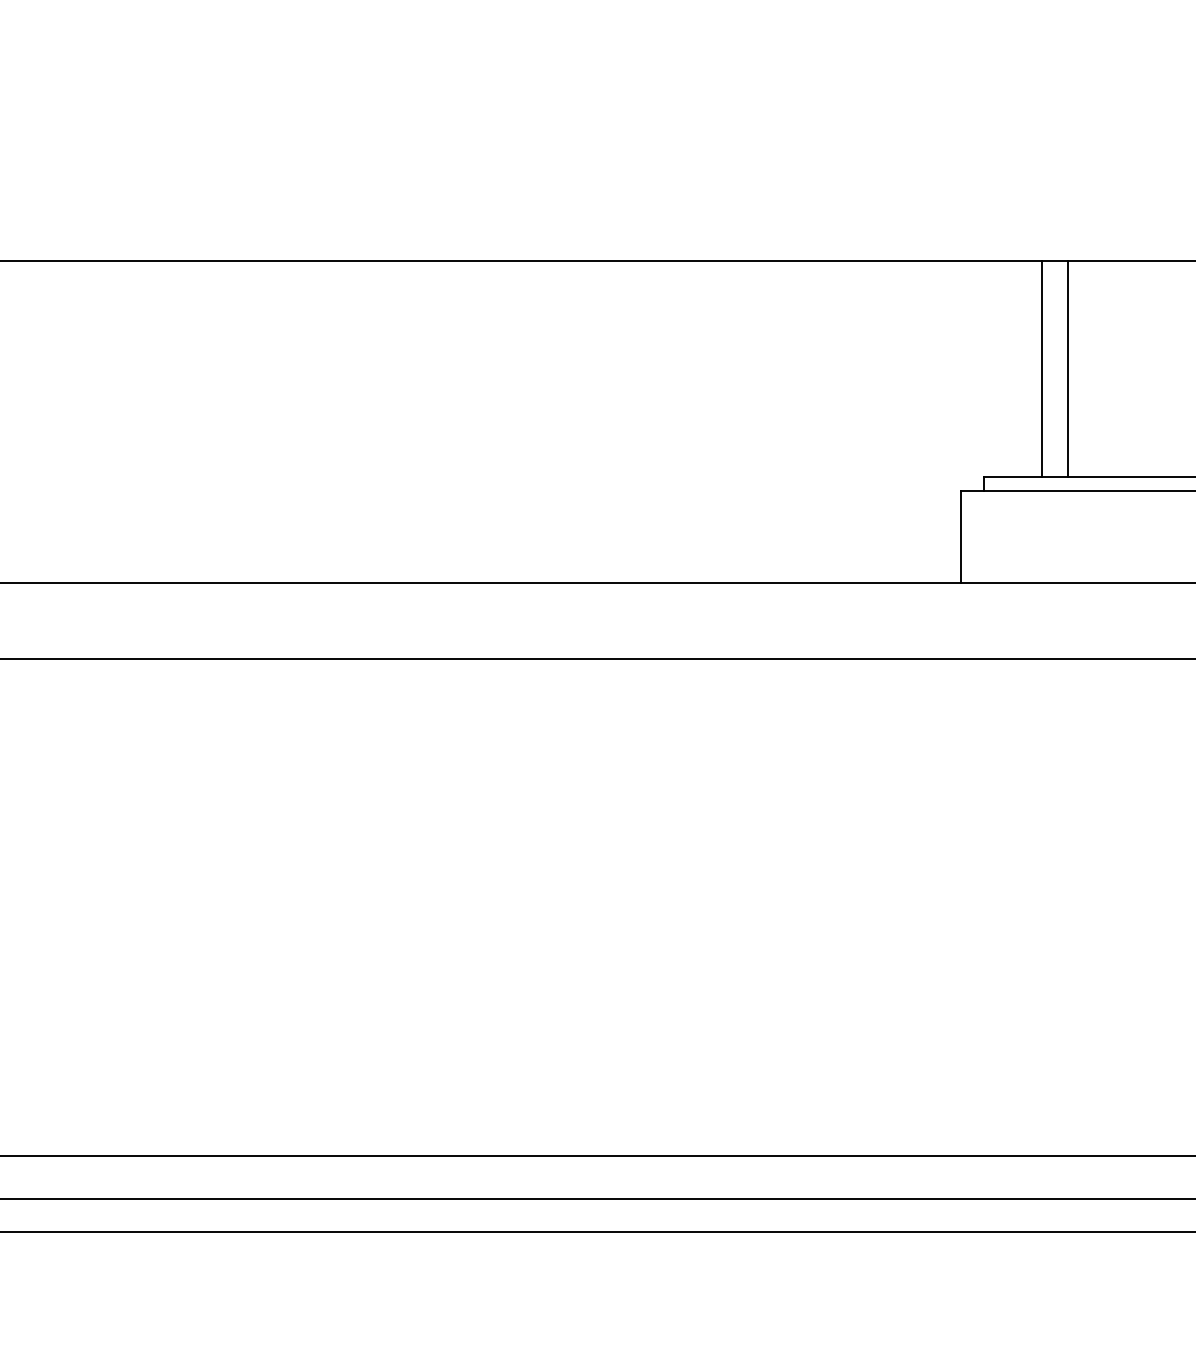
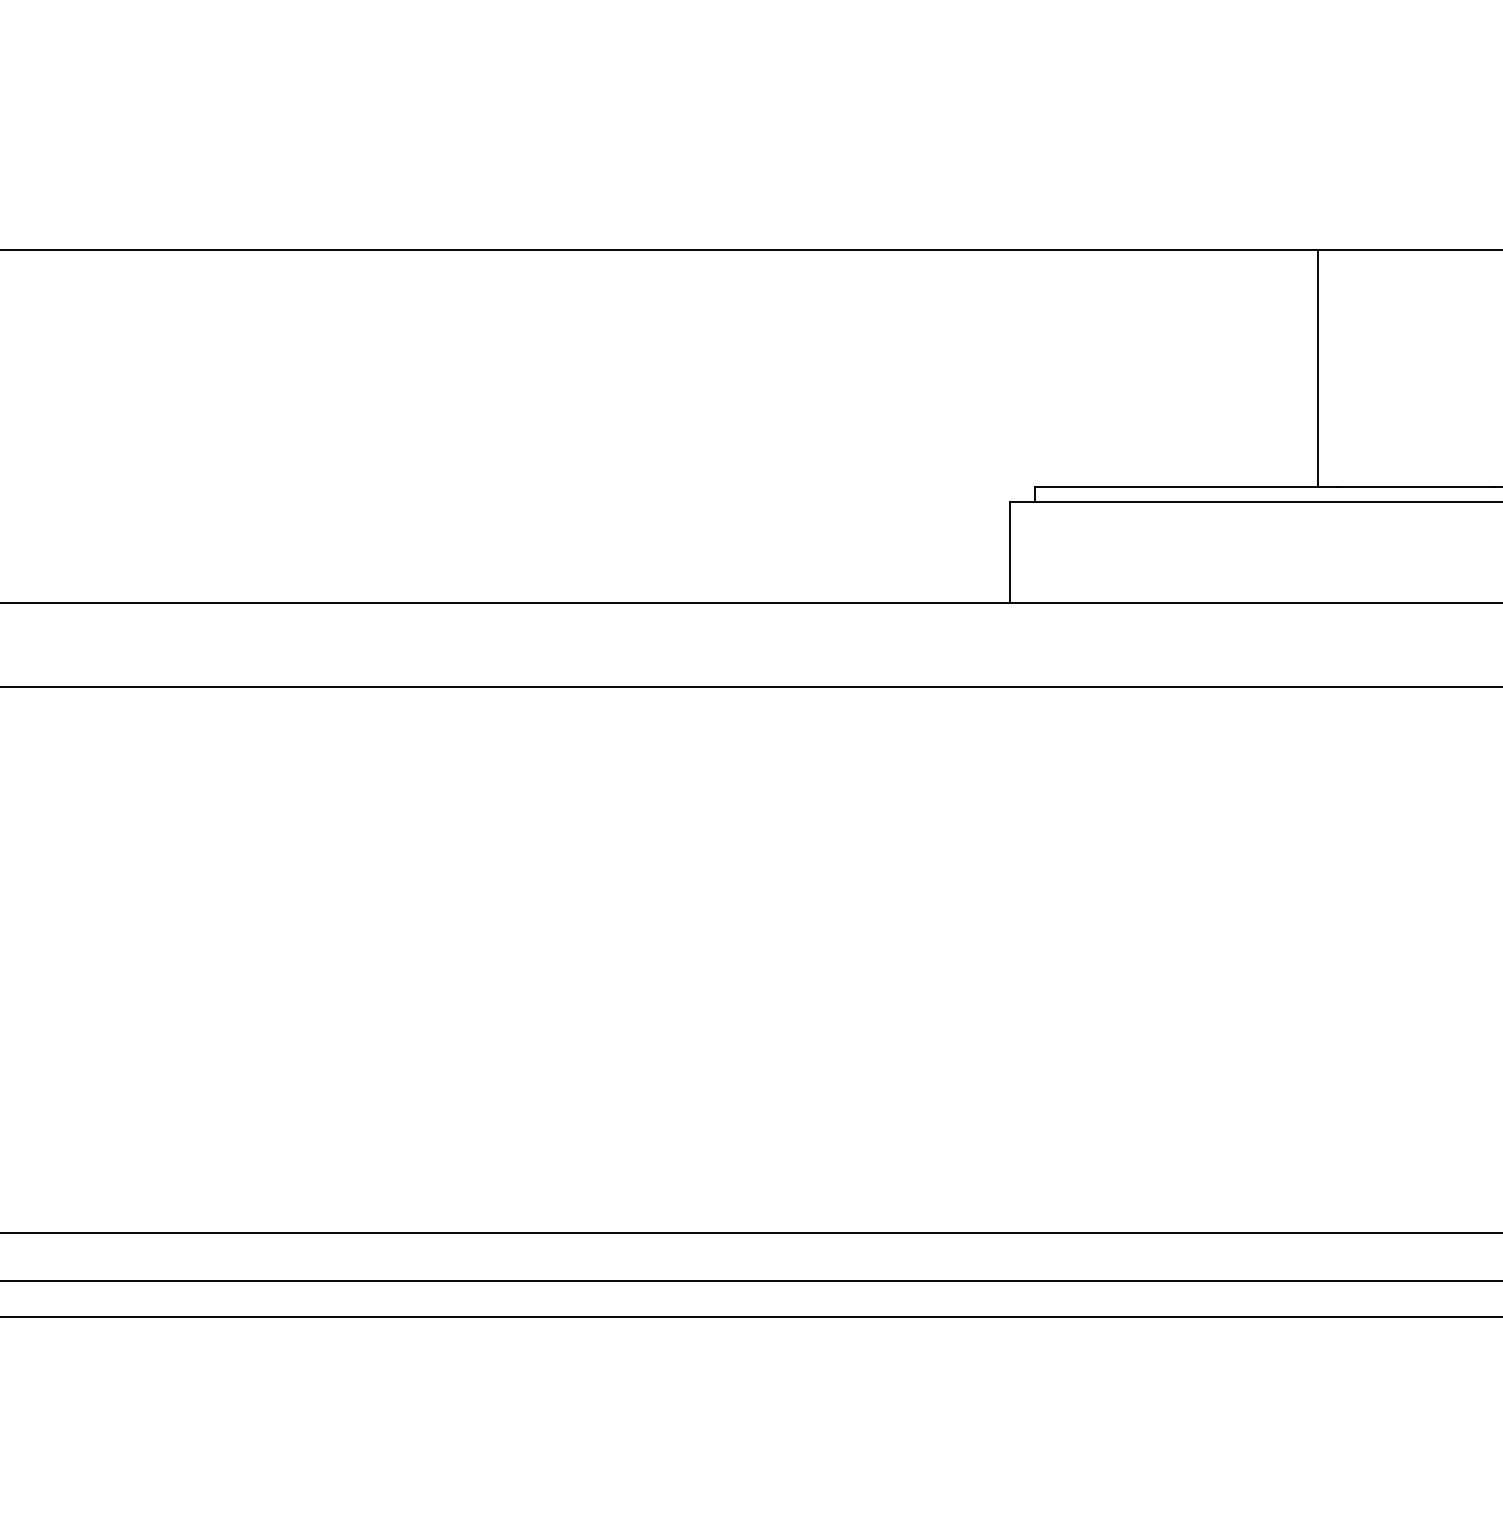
line: (1042, 369) -> (1099, 368), removed
line: (1067, 369) -> (1127, 368), removed

